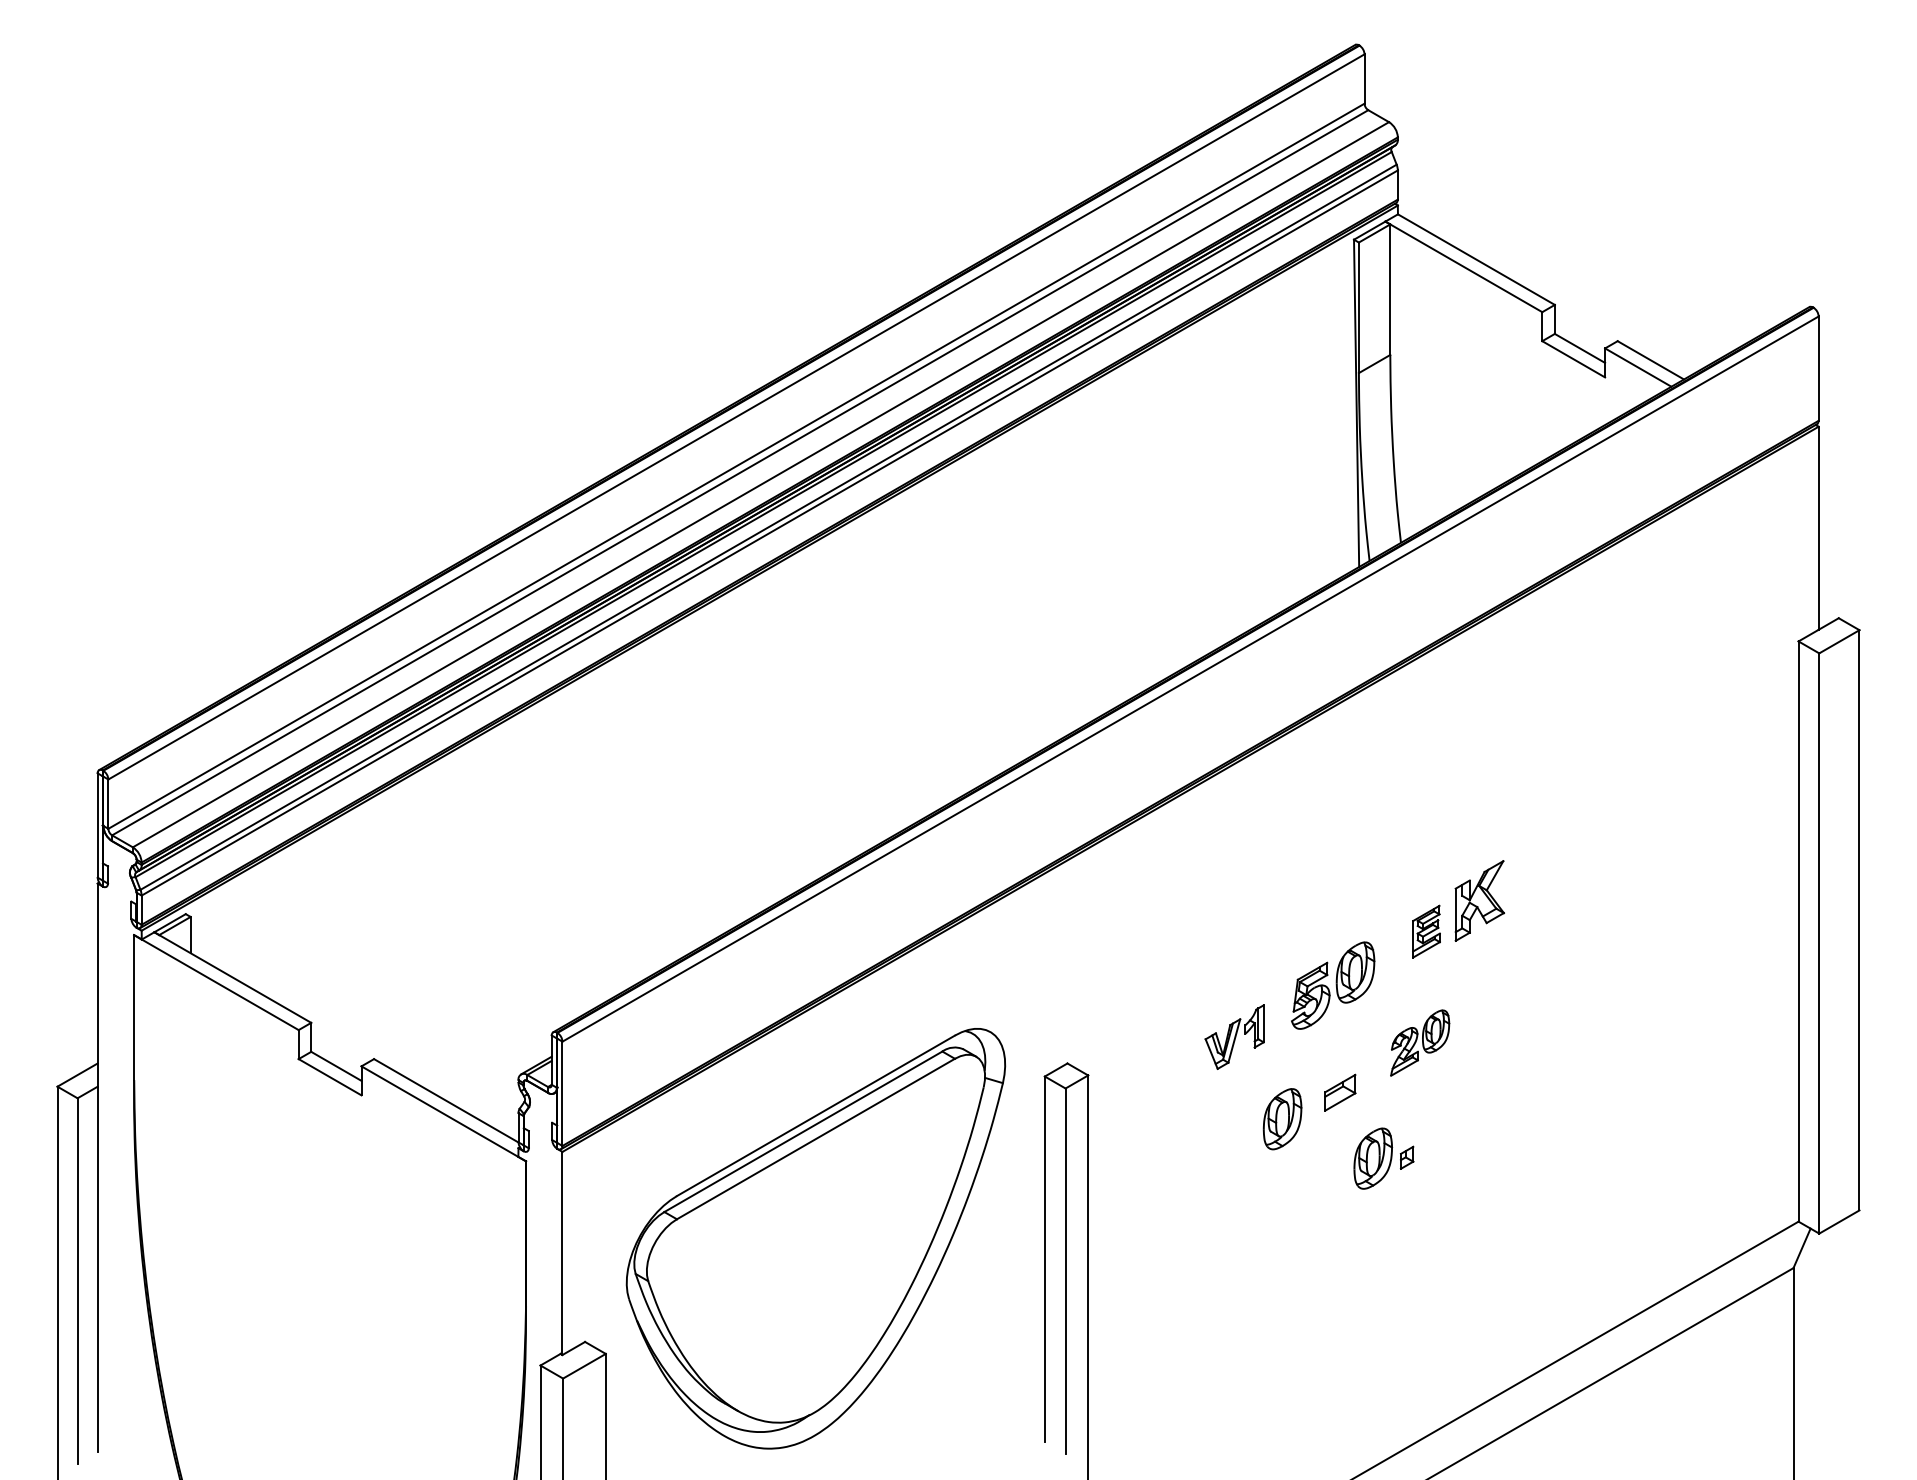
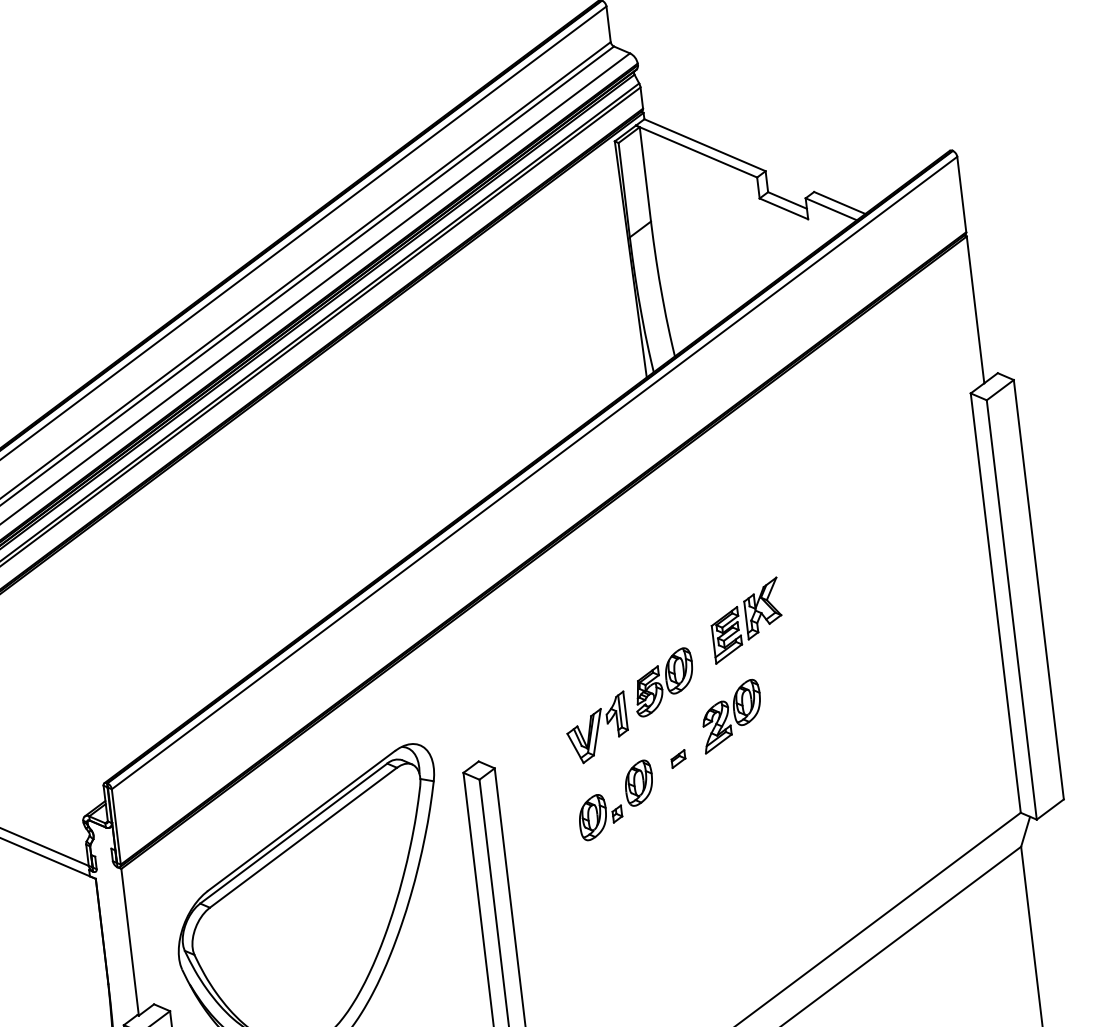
part: (1426, 931) -> (726, 635), size x1.43
part: (1234, 1036) -> (597, 727), size x1.43
part: (1419, 1042) -> (731, 715), size x1.43
part: (1340, 1092) -> (678, 758), size x0.62
part: (1383, 1158) -> (600, 816), moved

